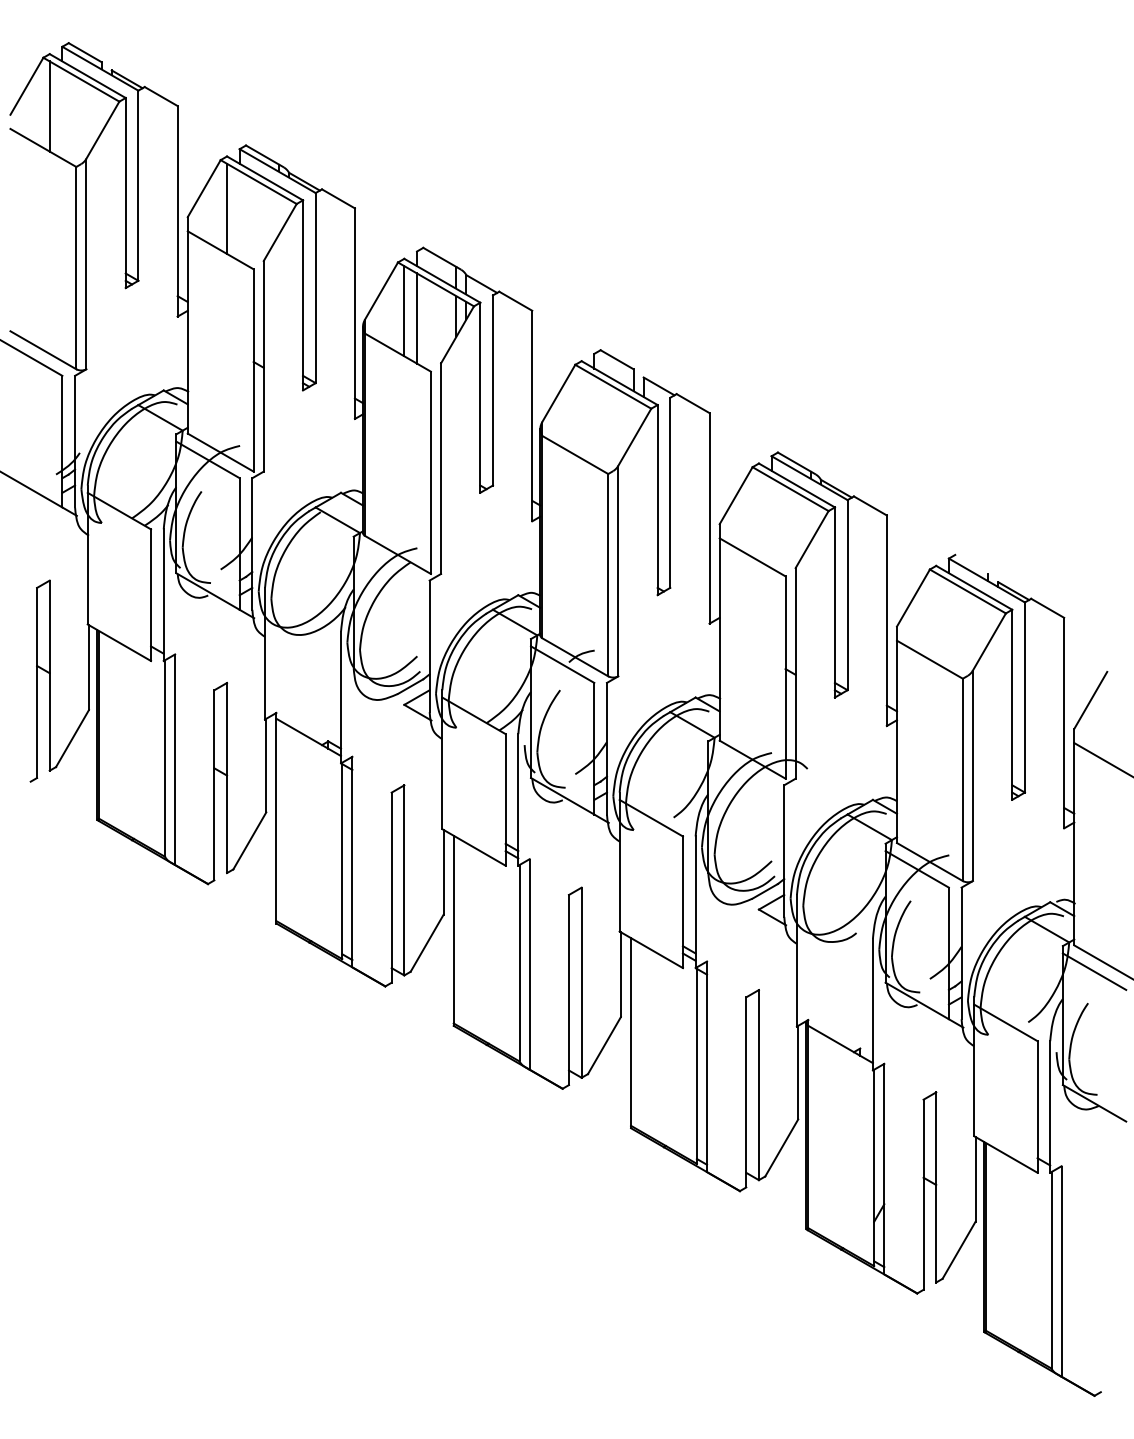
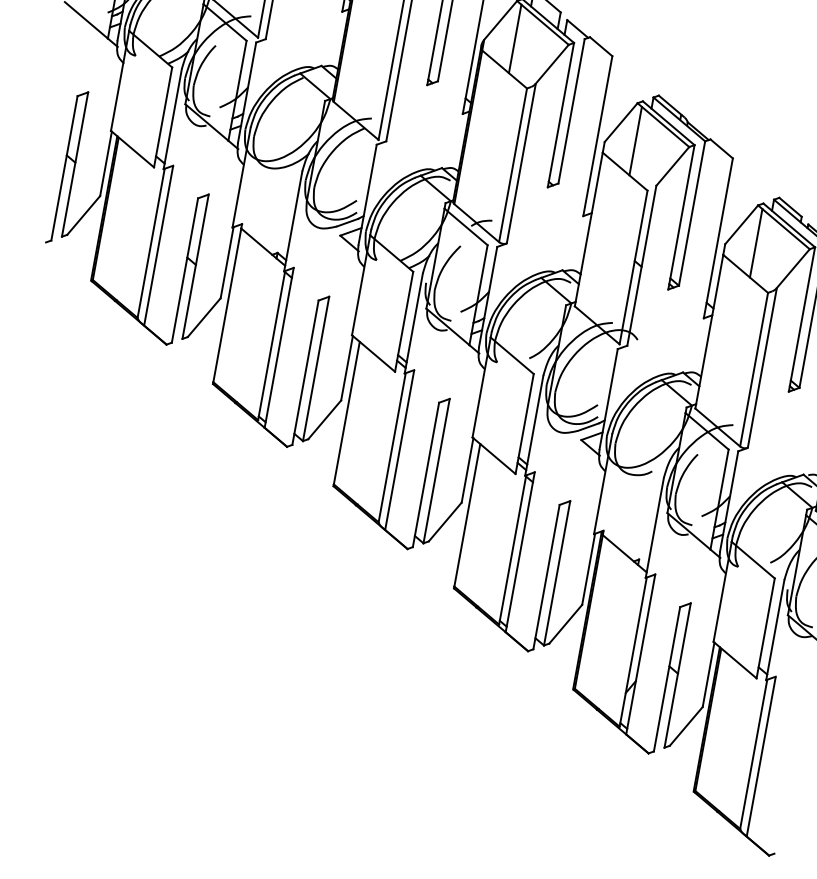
line: (581, 413) -> (515, 38), added
line: (758, 515) -> (635, 140), added
line: (971, 563) -> (790, 206), added
line: (936, 618) -> (756, 243), added

